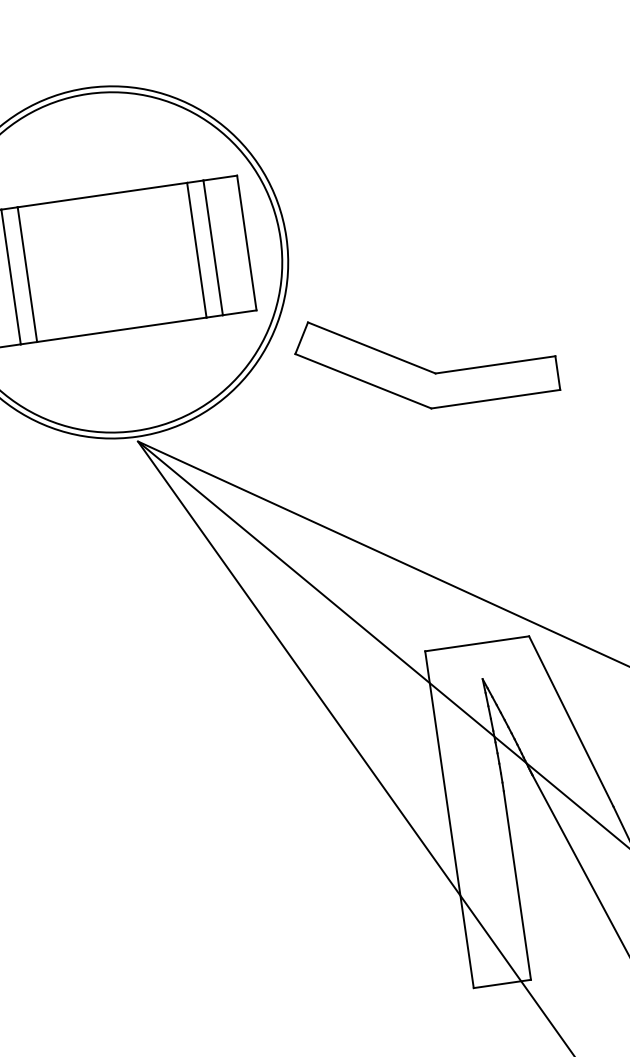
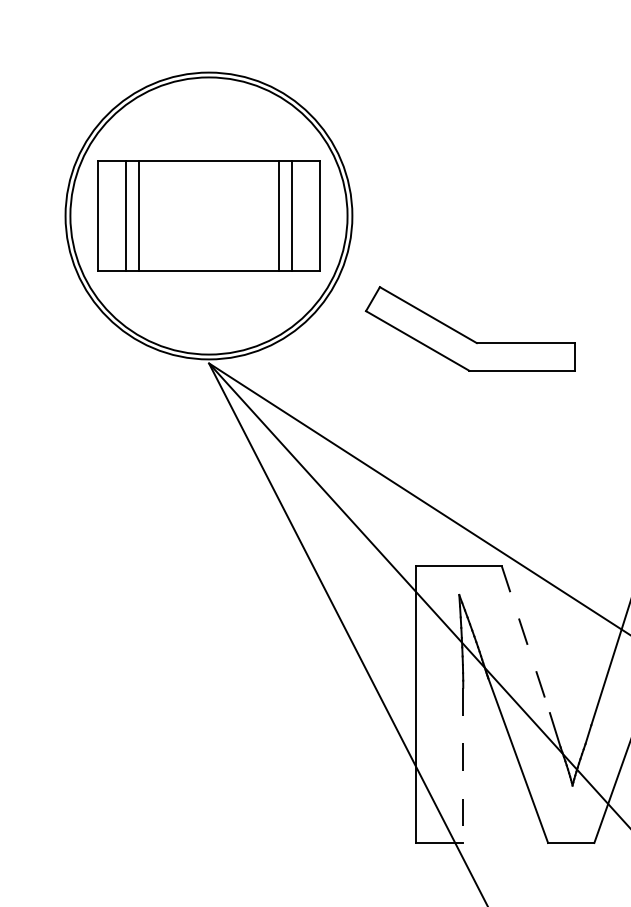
part: (419, 365) -> (464, 334), moved
line: (570, 721) -> (525, 639), solid -> dashed
line: (517, 885) -> (463, 765), solid -> dashed

